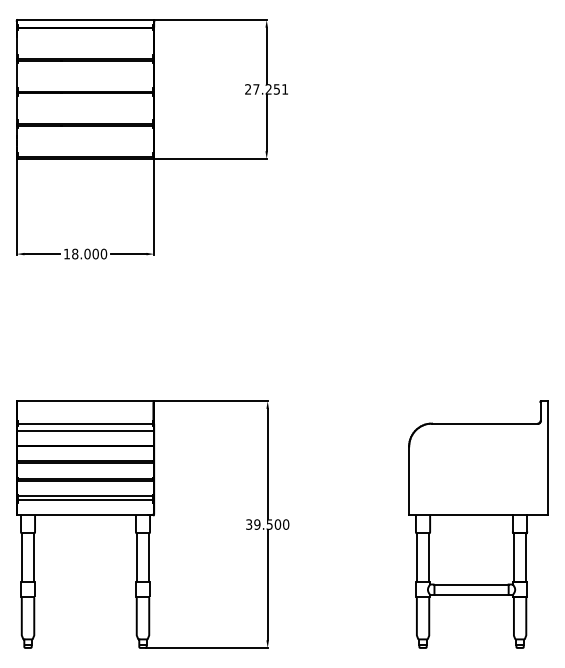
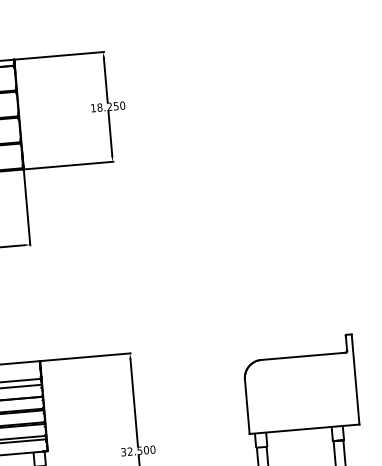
text: (266, 89) -> (107, 106), 27.251 -> 18.250
text: (257, 524) -> (130, 451), 39.500 -> 32.500

